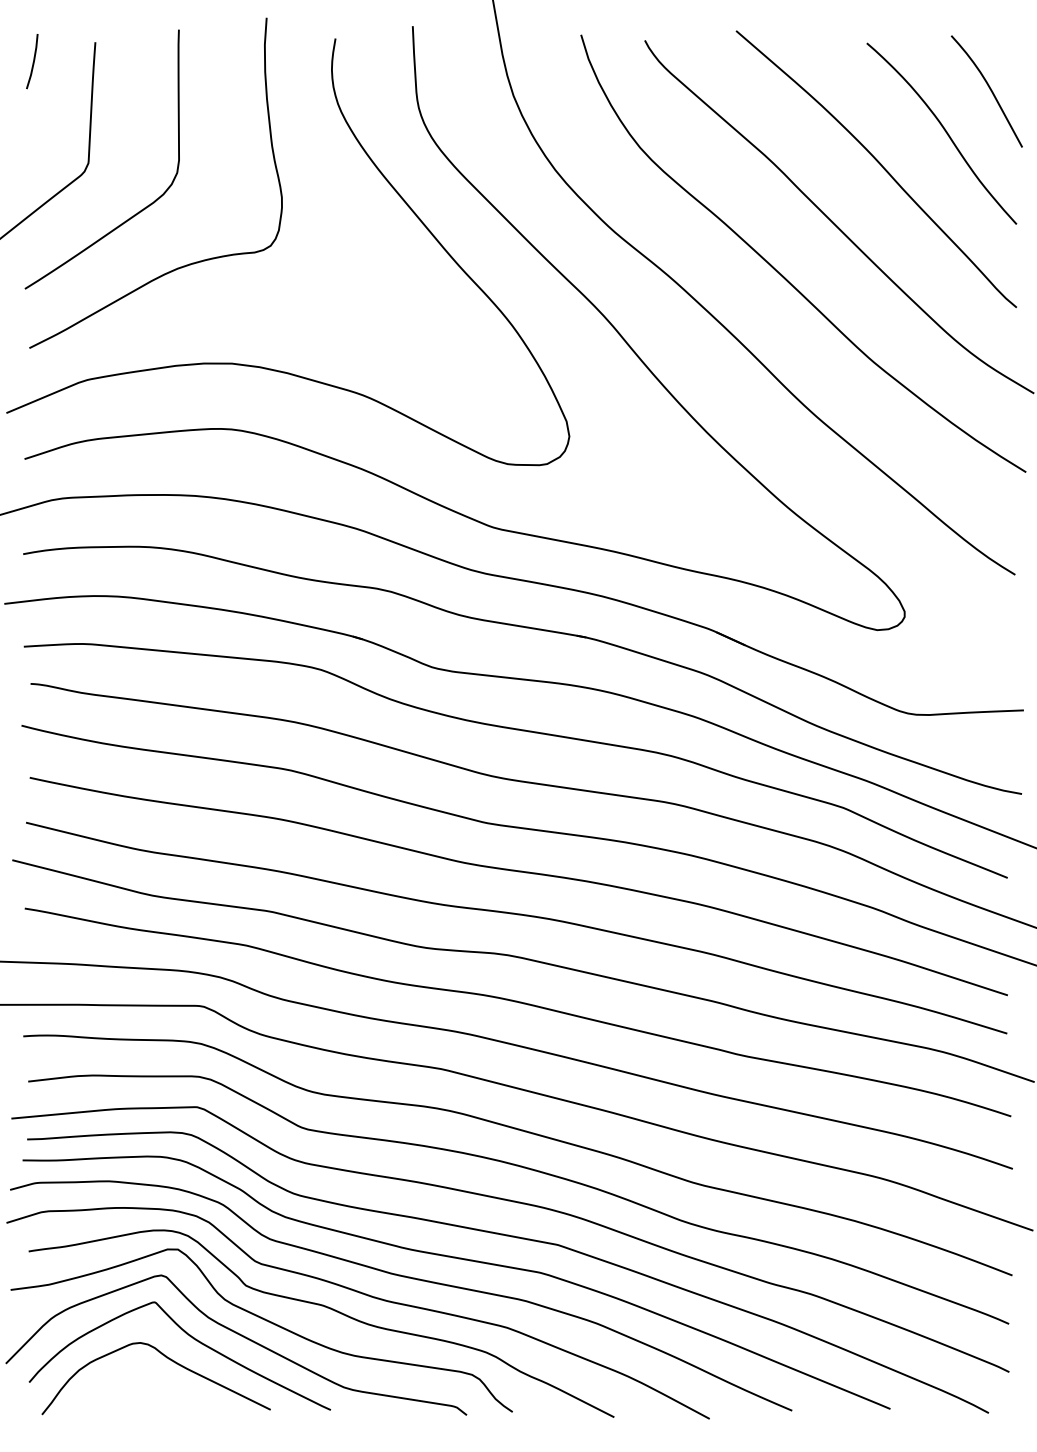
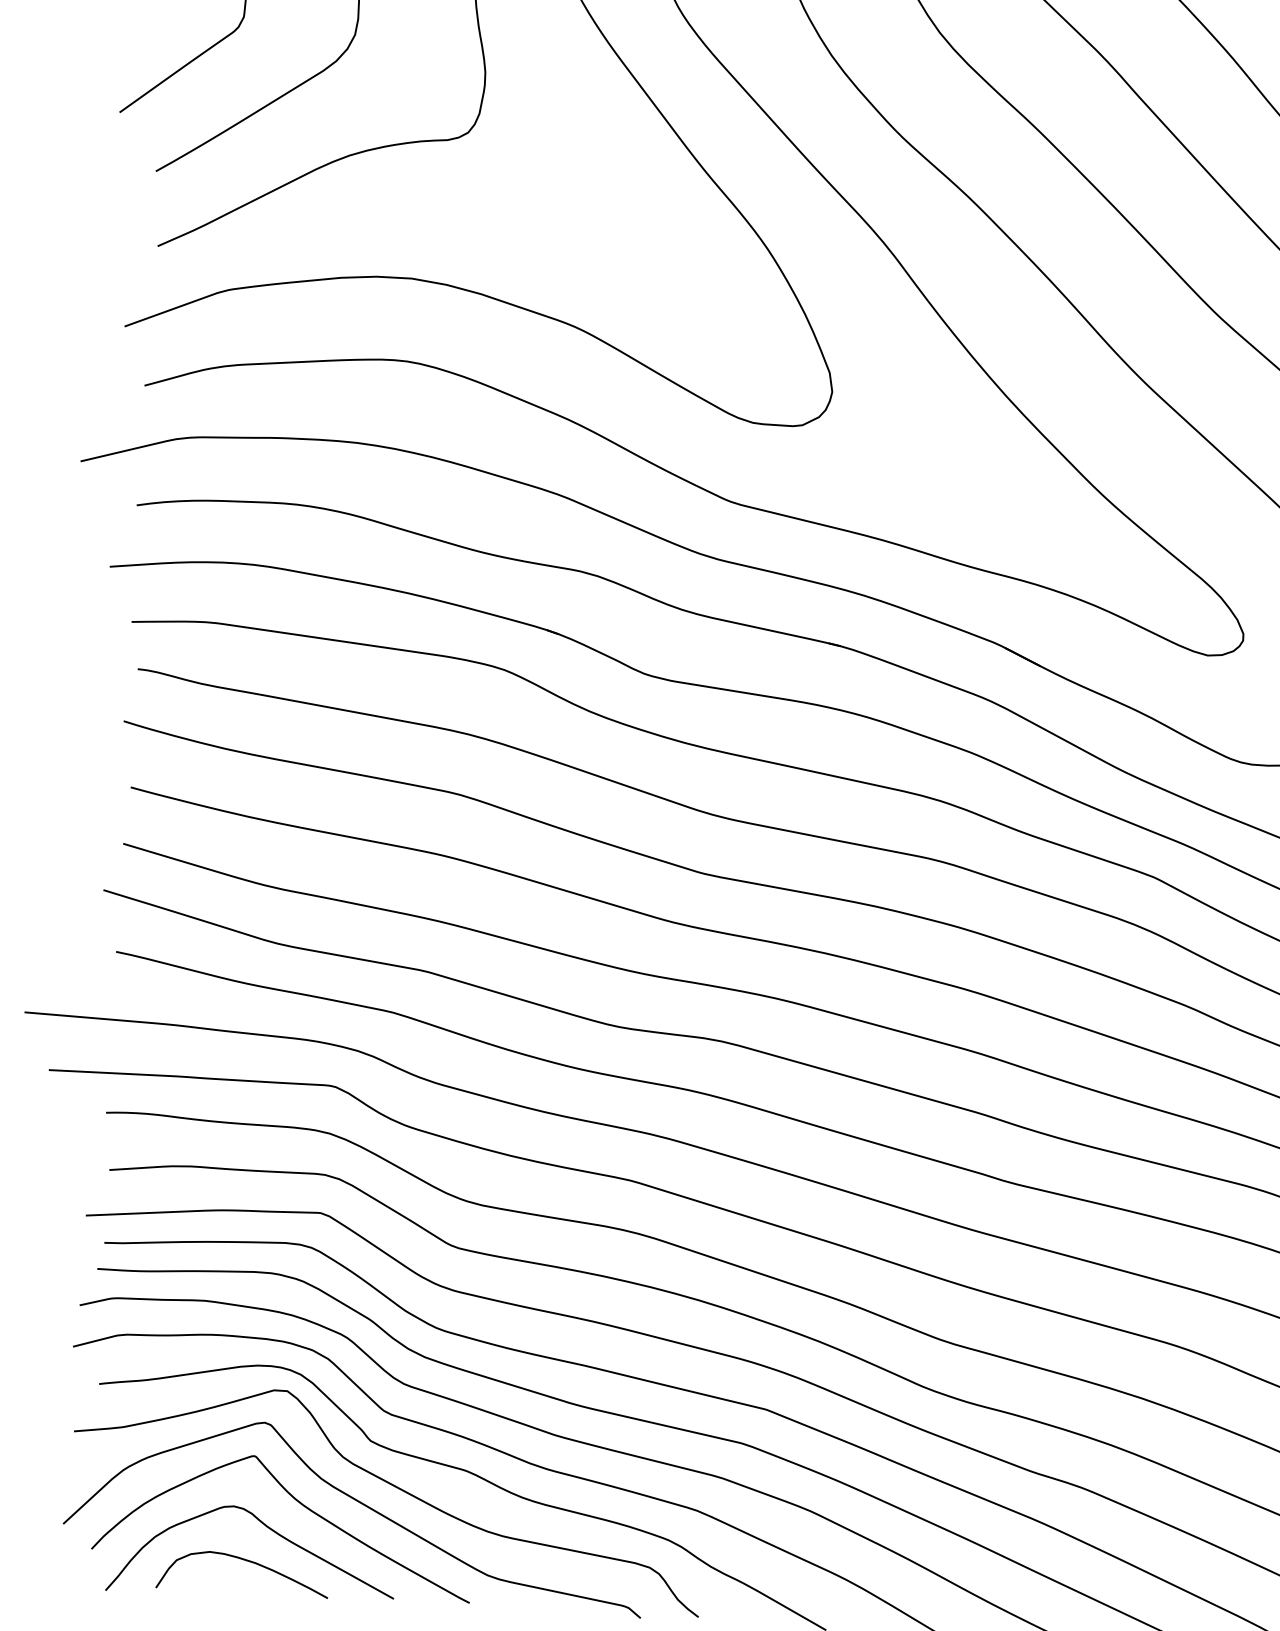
curve: (152, 1386) -> (246, 1562), added

